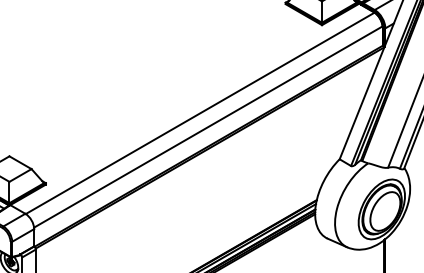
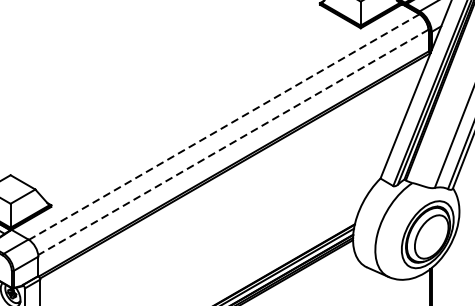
line: (199, 113) -> (223, 127), solid -> dashed
line: (207, 127) -> (232, 142), solid -> dashed

